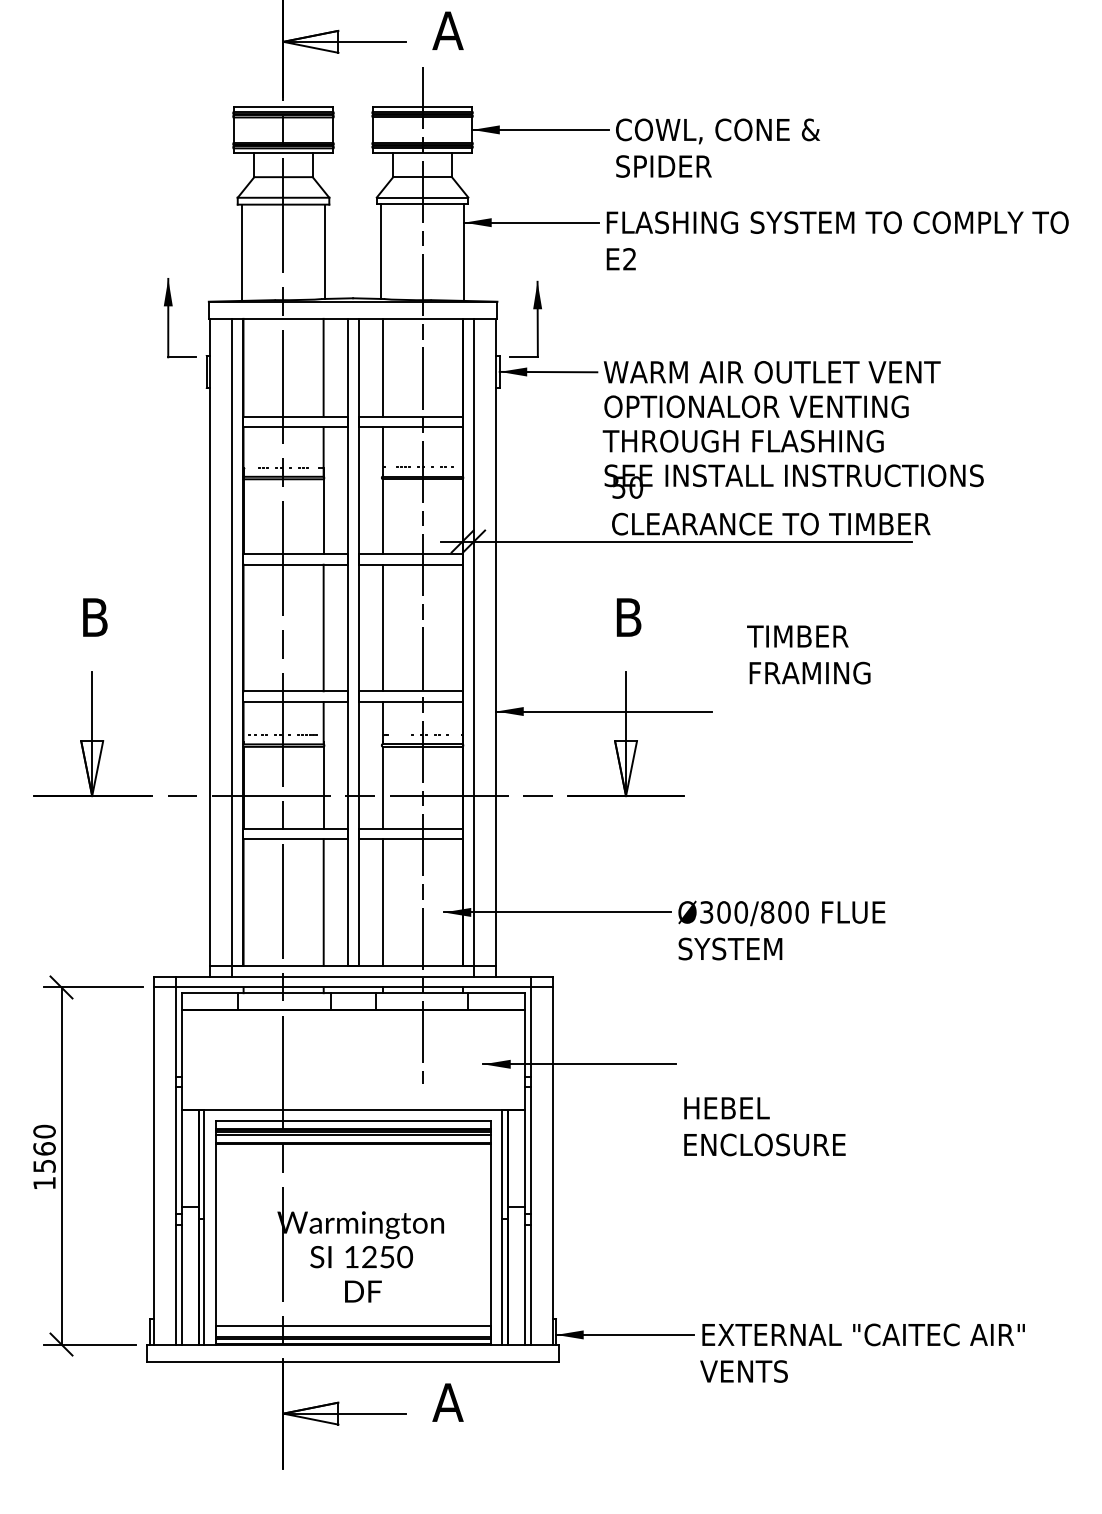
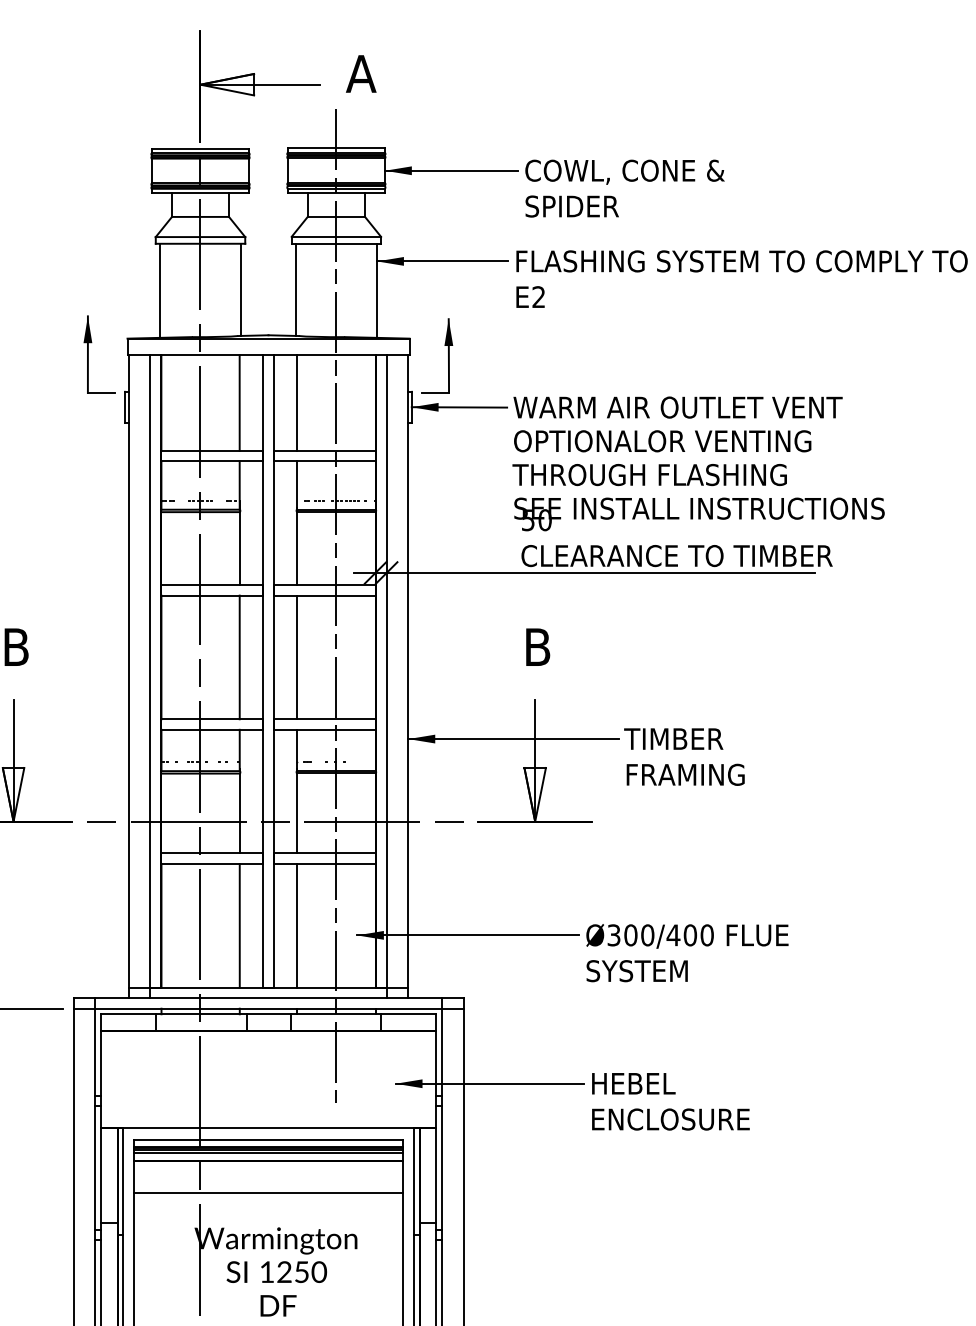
text: (808, 654) -> (684, 756), moved
text: (767, 912) -> (673, 935), Ø300/800 -> Ø300/400
text: (764, 1126) -> (670, 1101), moved
line: (352, 1176) -> (267, 1193), added

